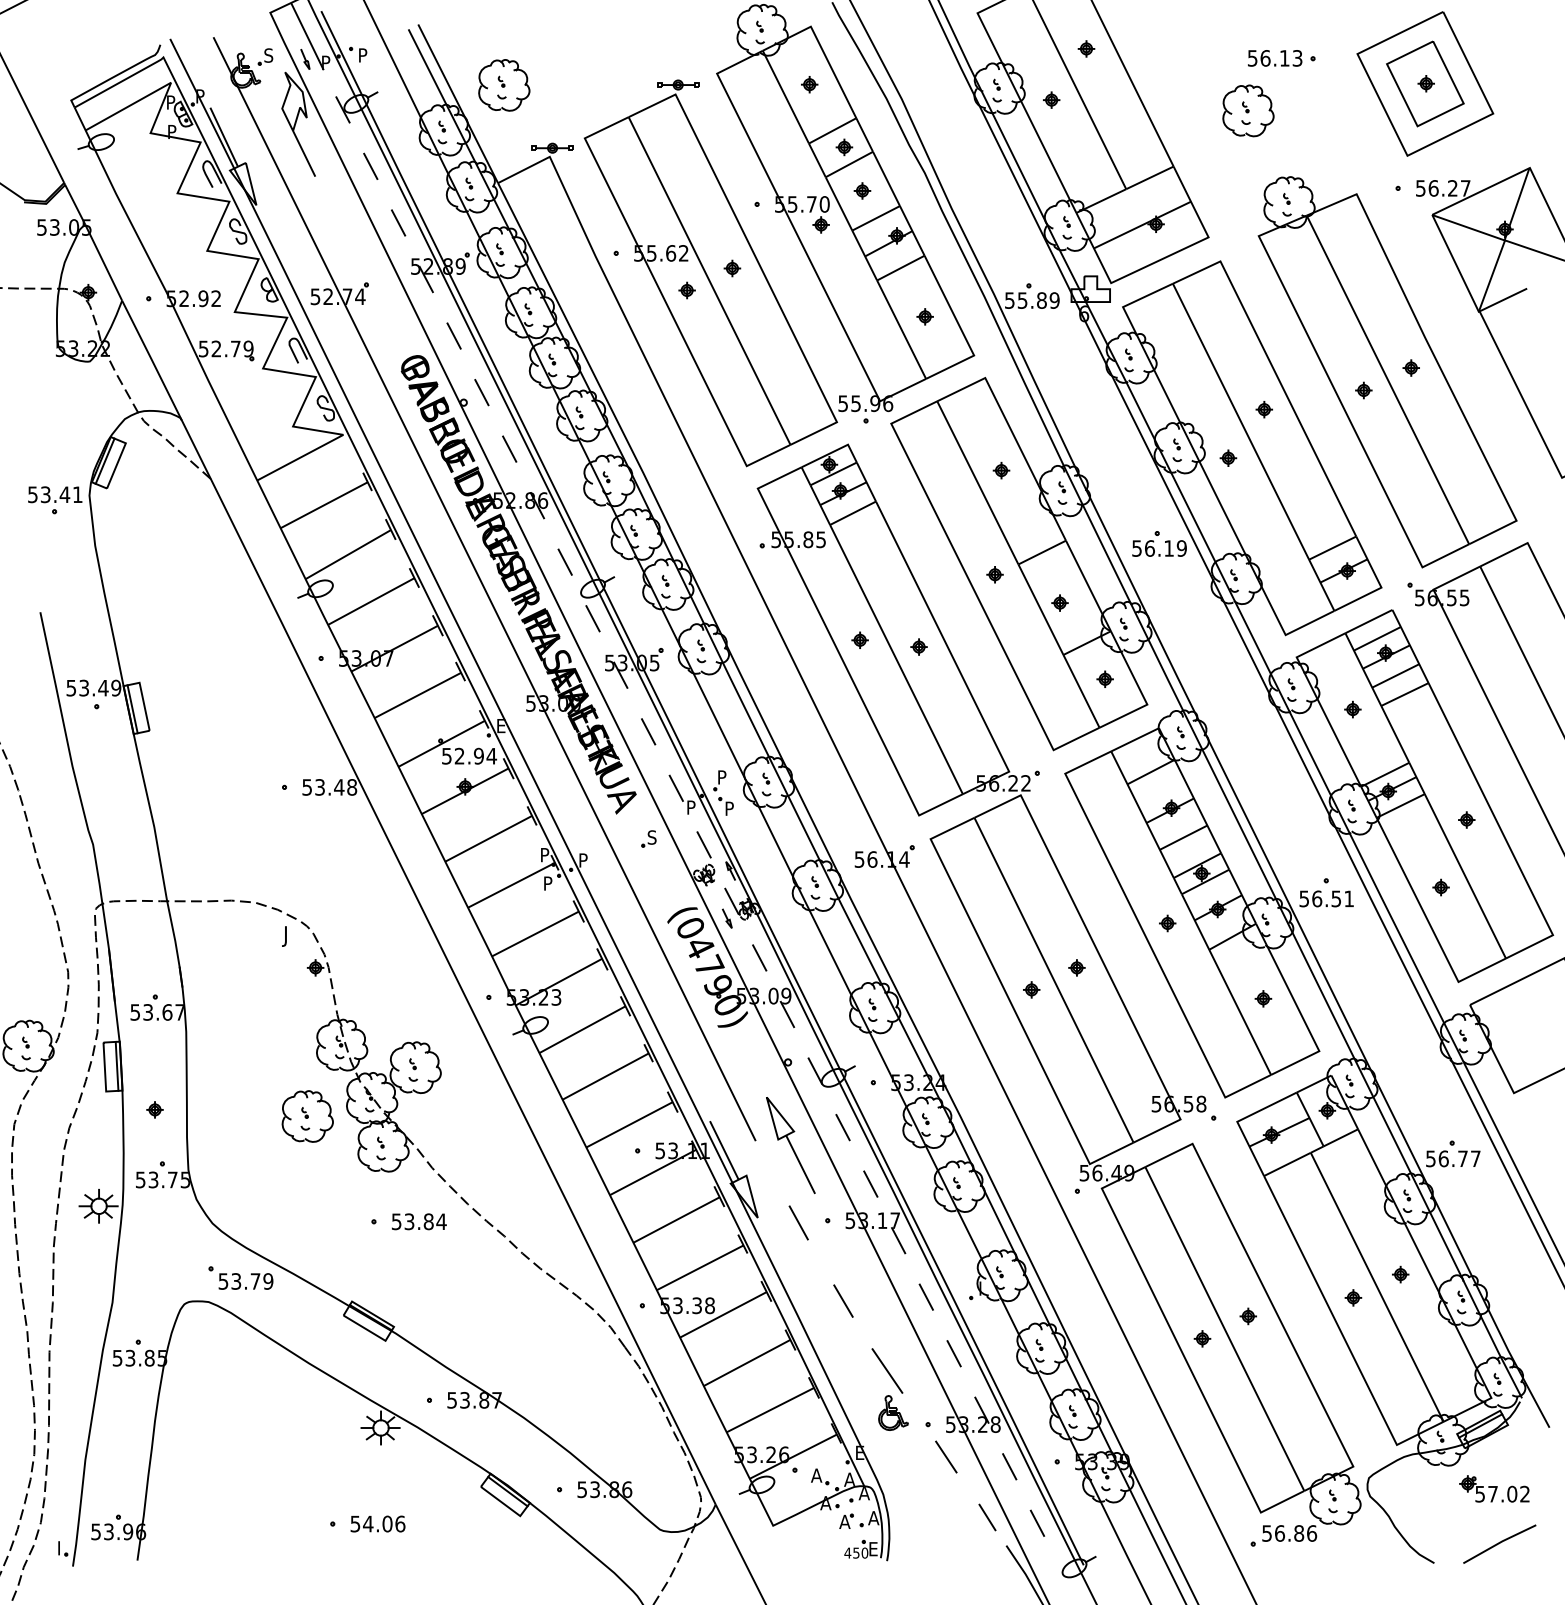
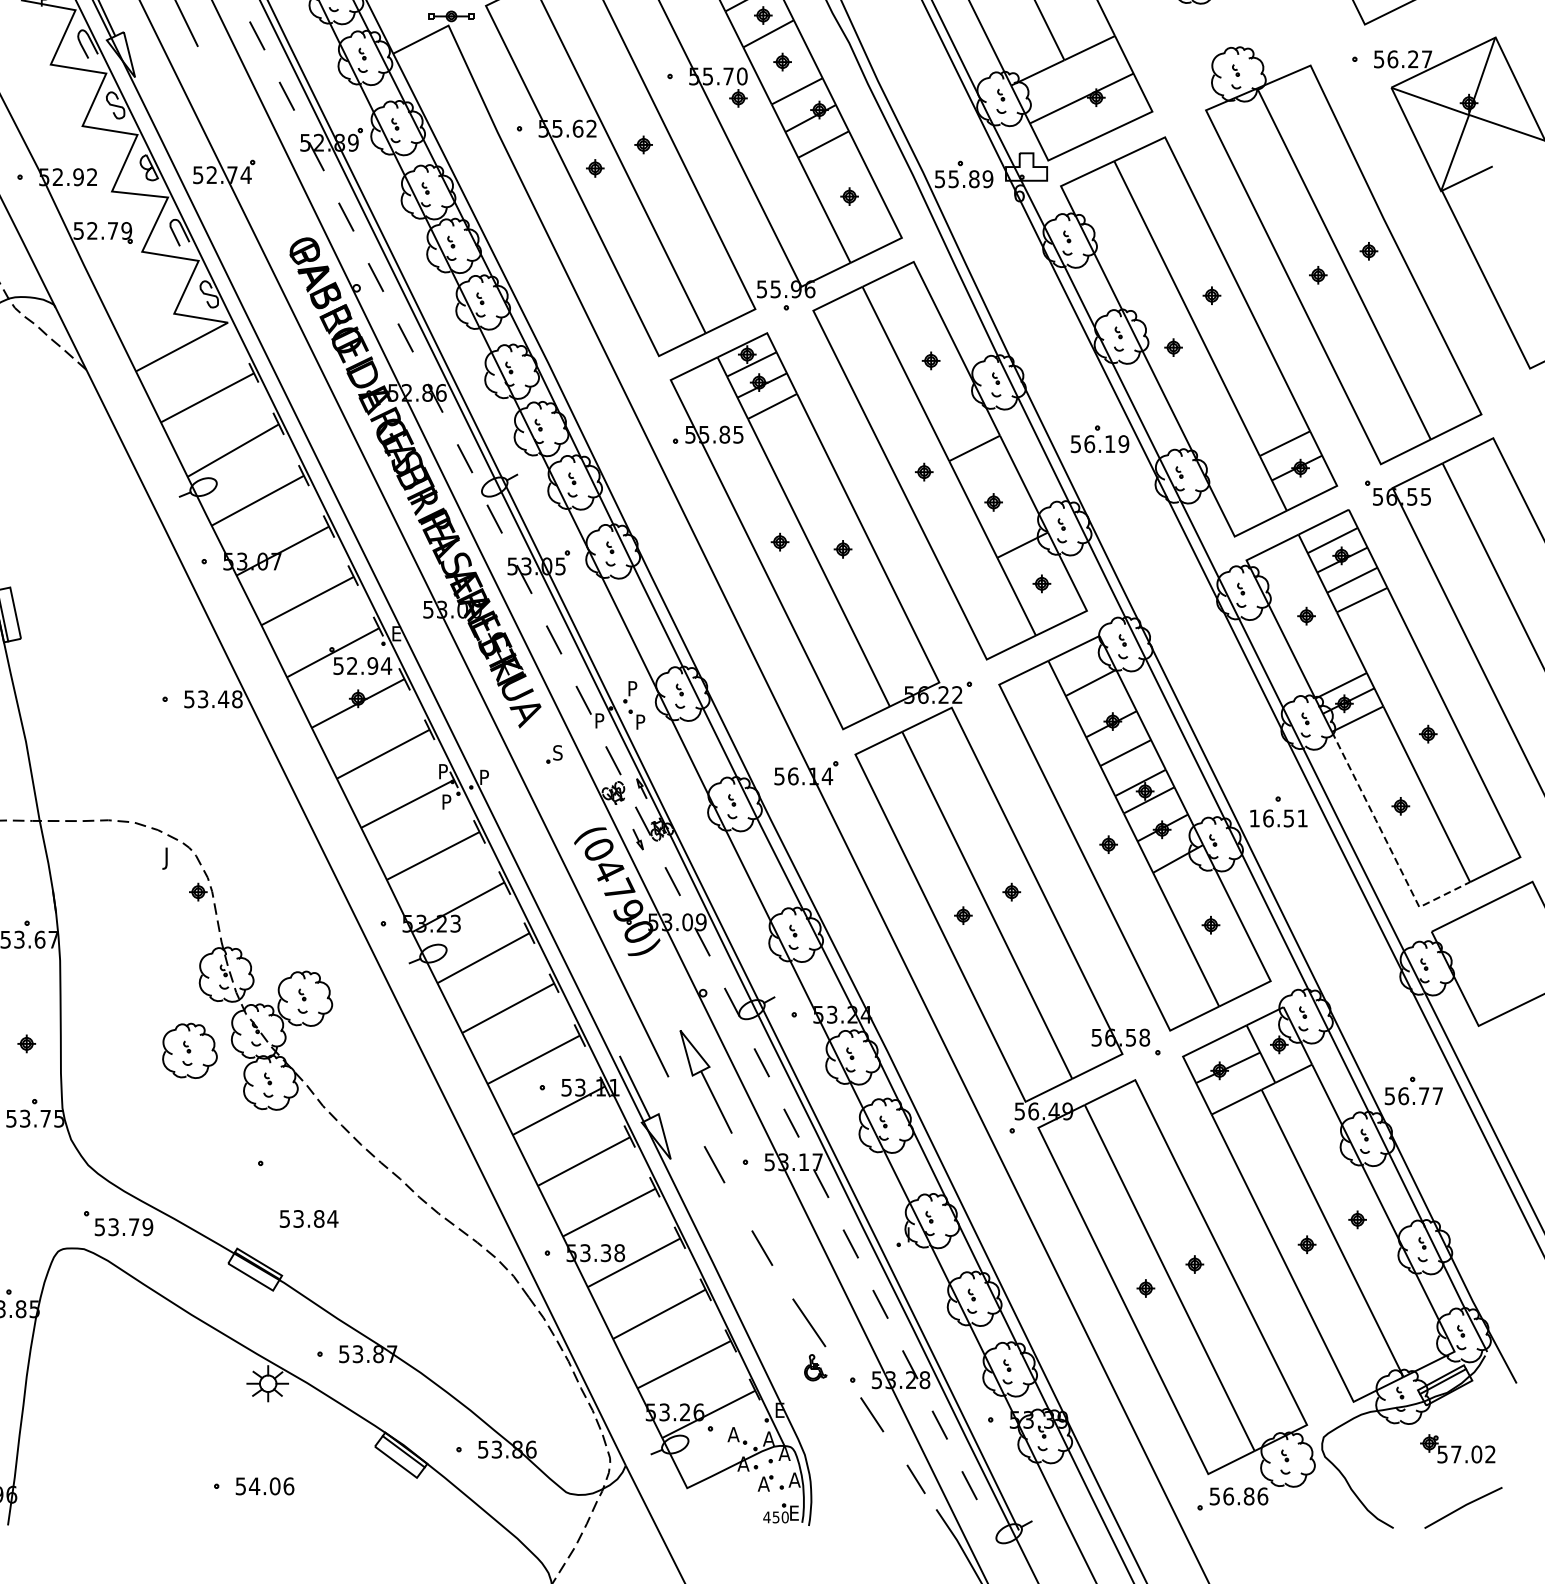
text: (1303, 898) -> (1253, 818), 56.51 -> 16.51
line: (1429, 924) -> (1388, 845), solid -> dashed
text: (419, 1221) -> (309, 1218), moved
part: (893, 1412) -> (815, 1367), size x0.7

